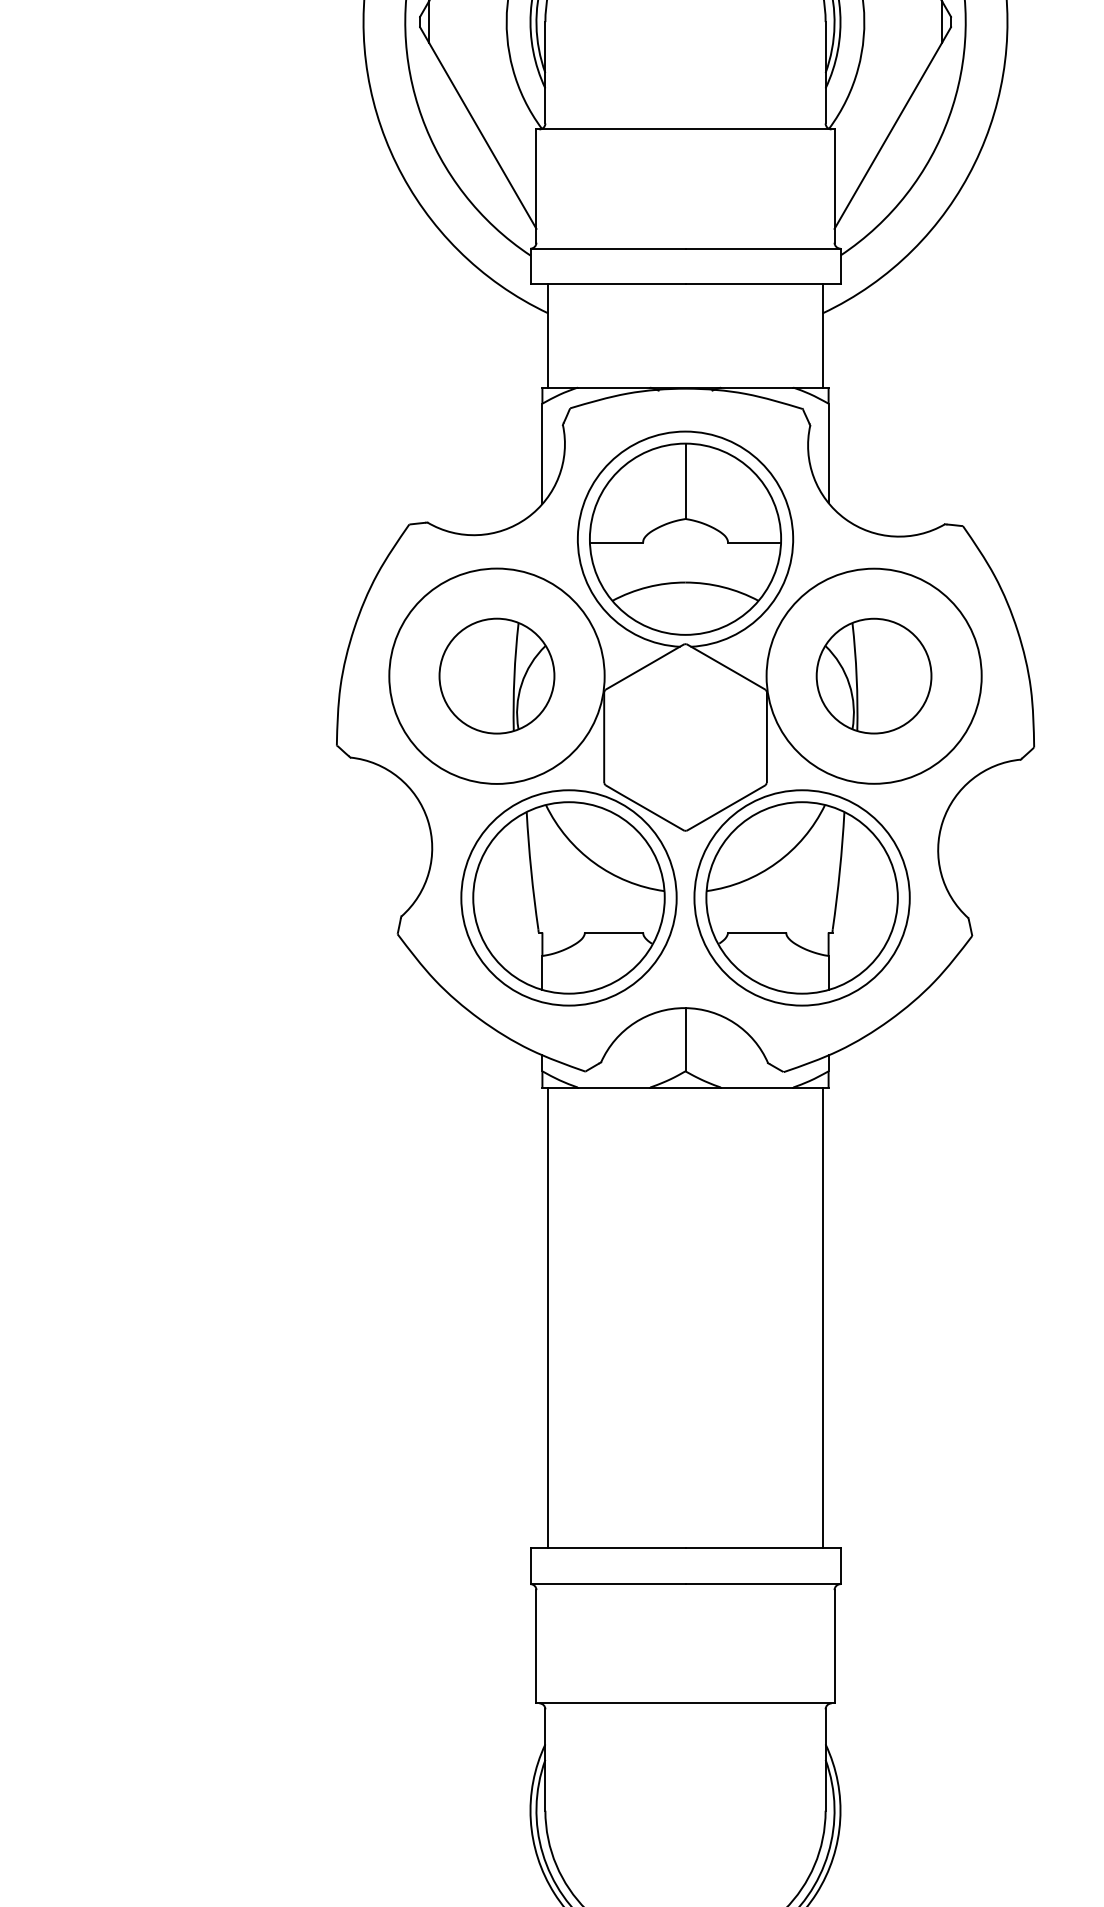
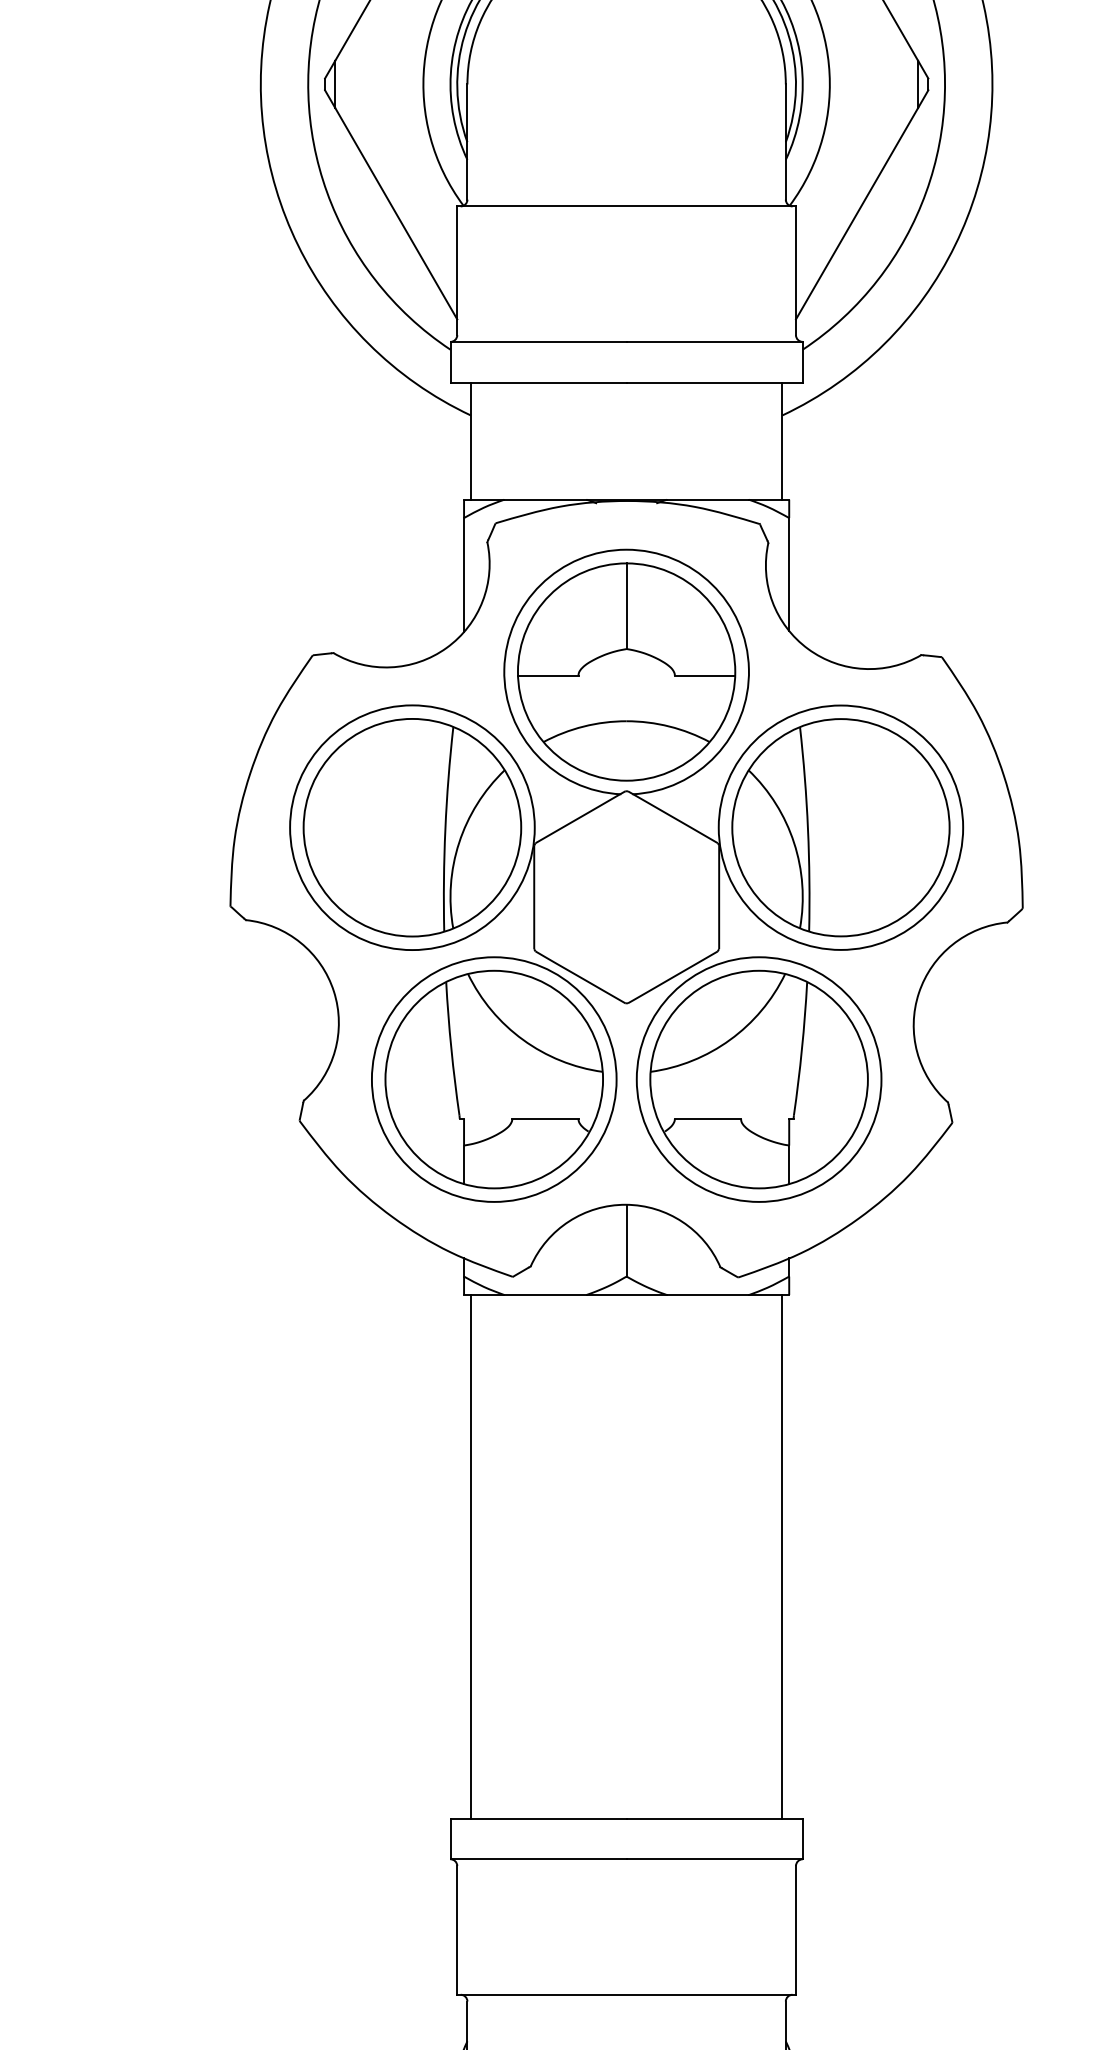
part: (496, 675) -> (411, 826), size x1.67
part: (873, 675) -> (840, 826), size x1.67

